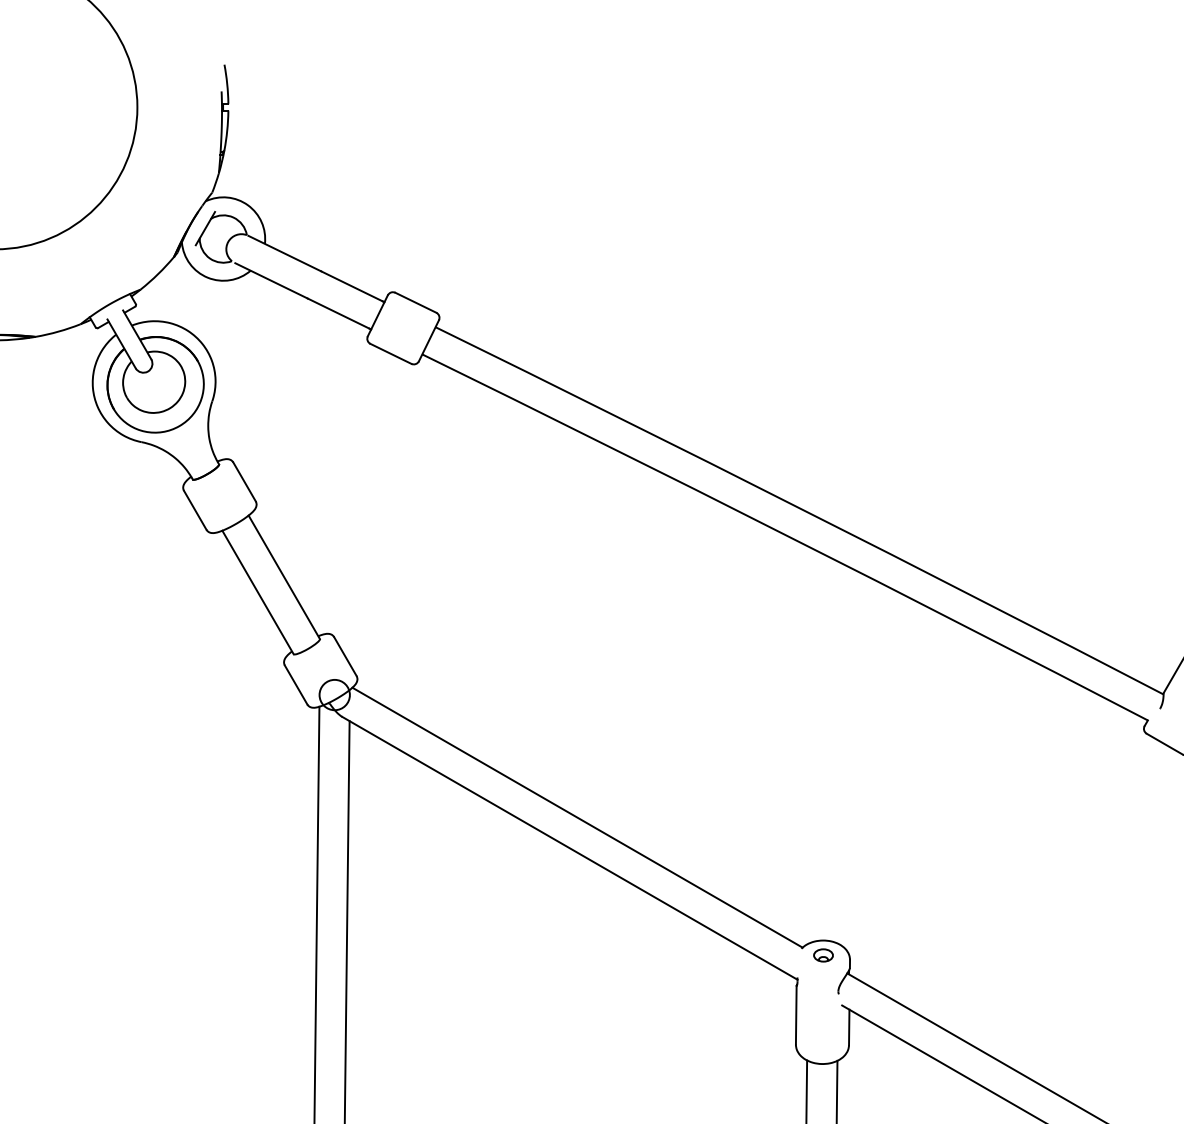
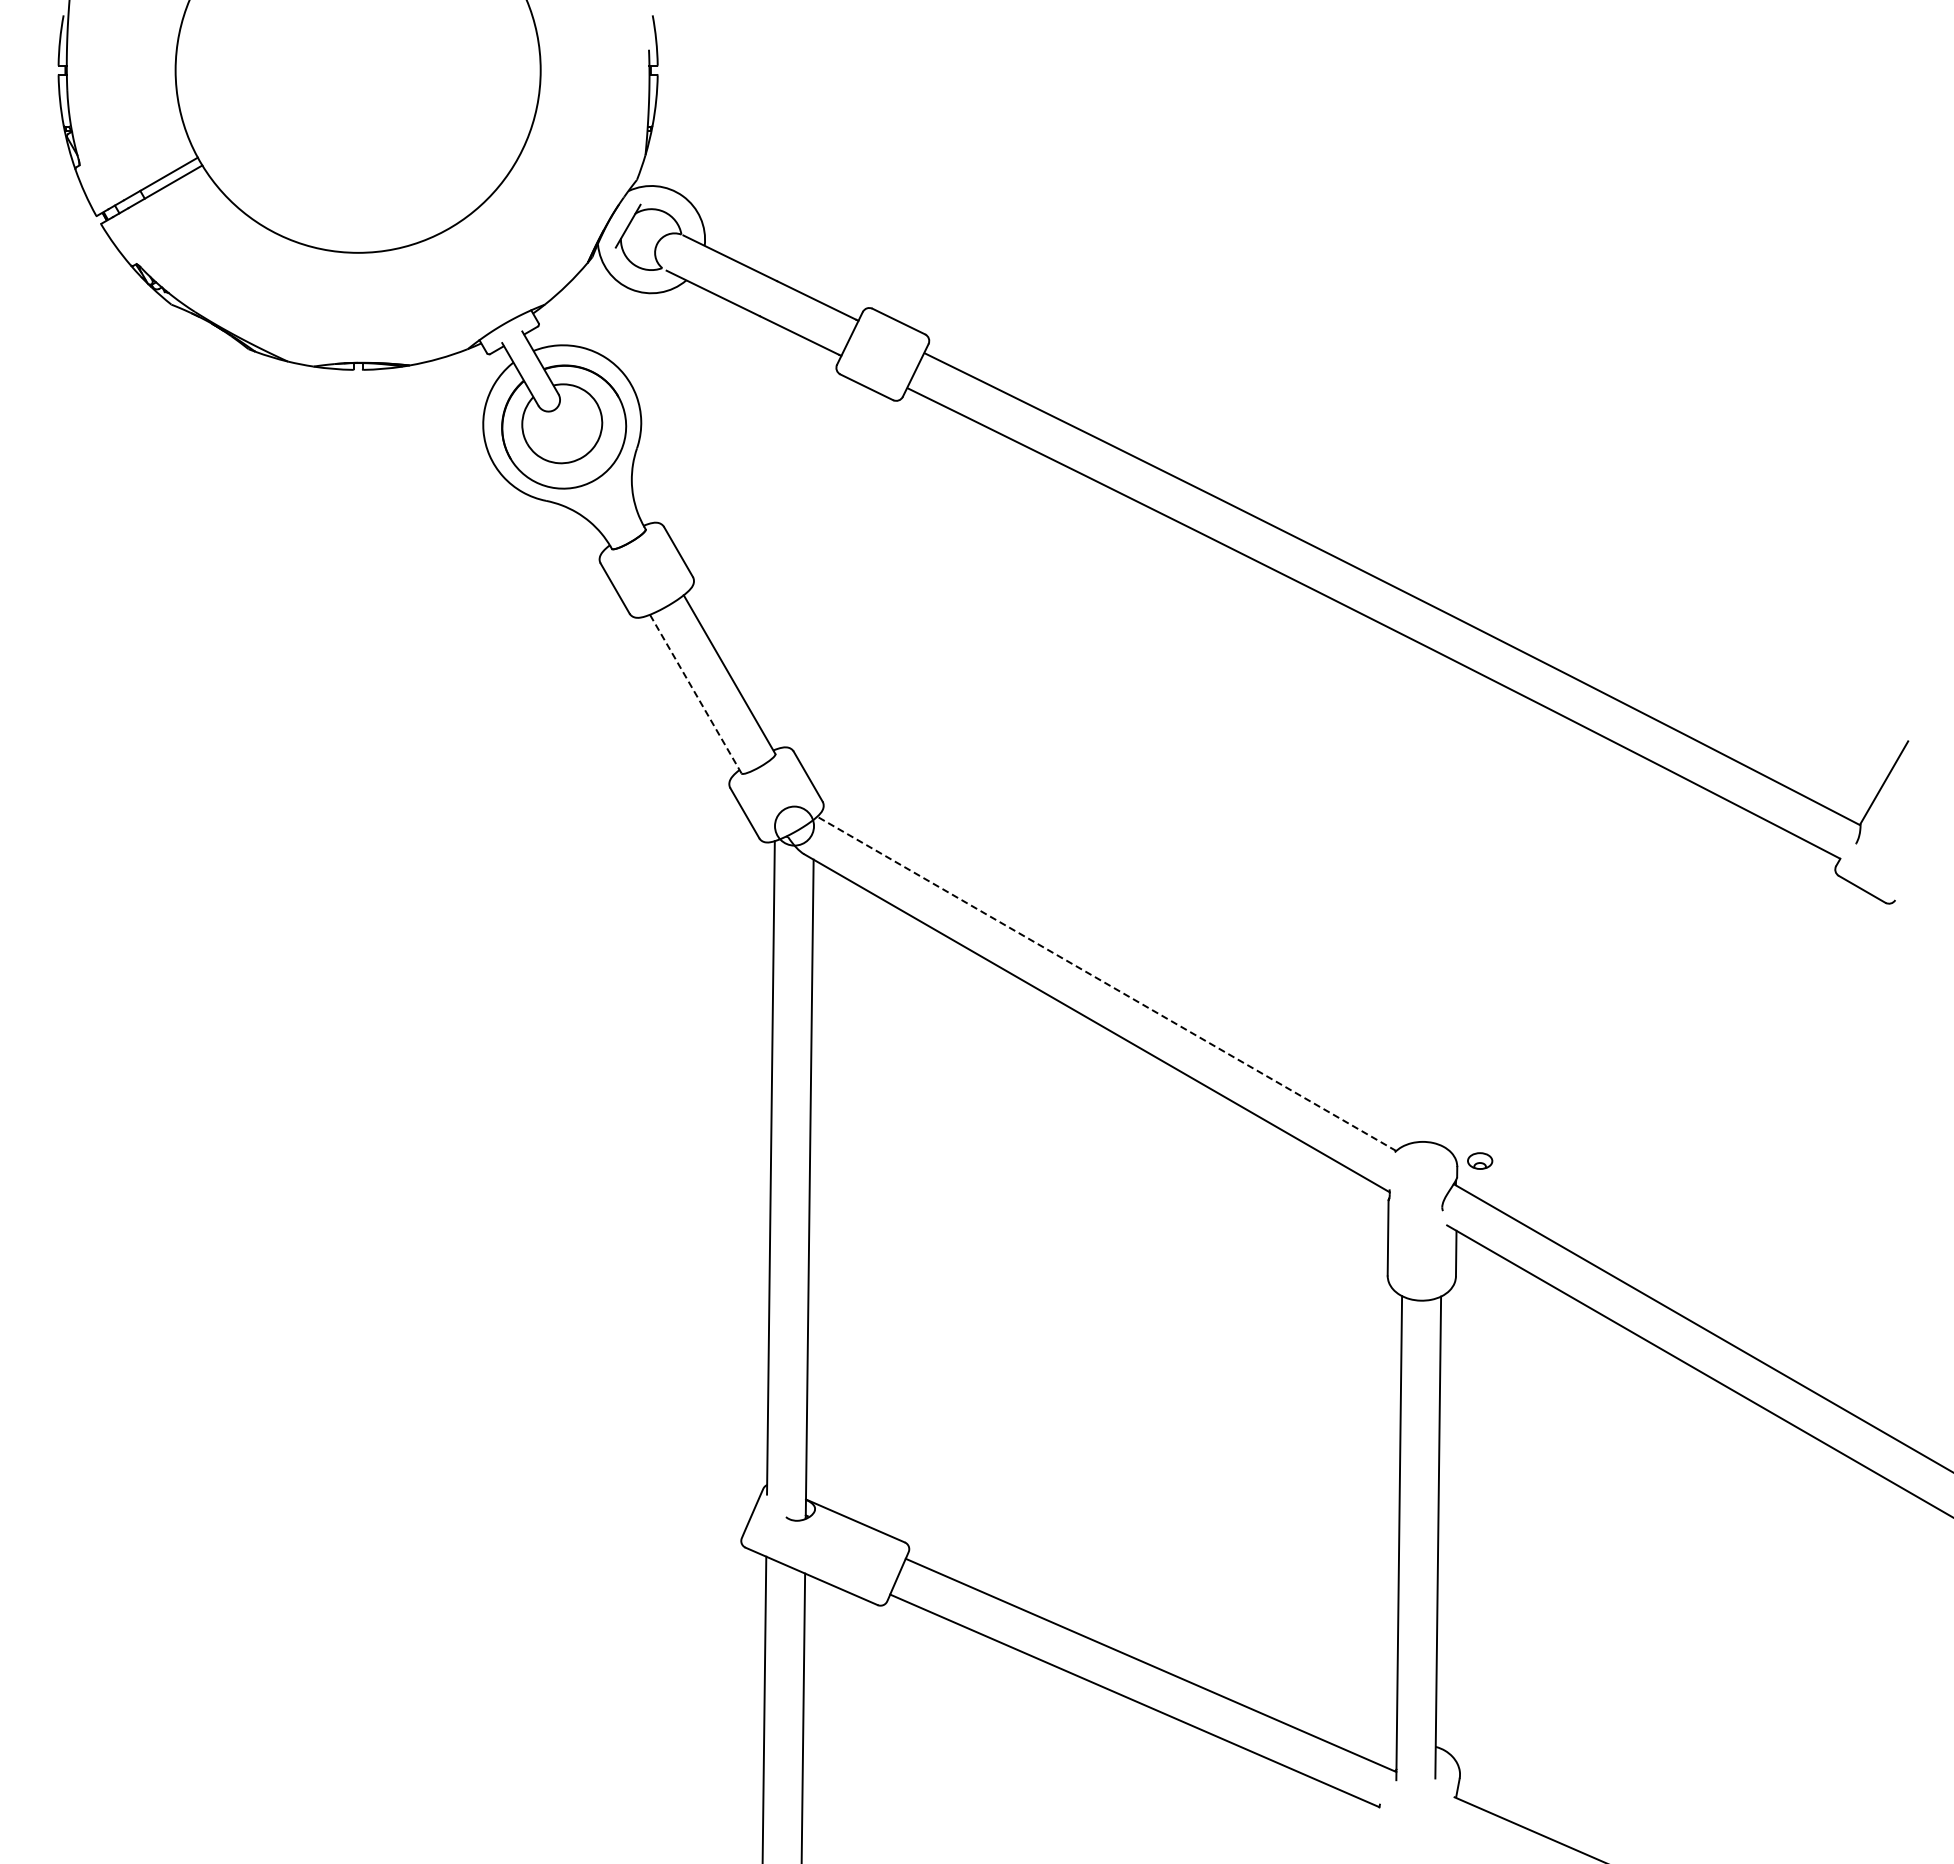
line: (257, 592) -> (695, 694), solid -> dashed
line: (577, 817) -> (1106, 983), solid -> dashed
part: (823, 955) -> (1480, 1160), moved

